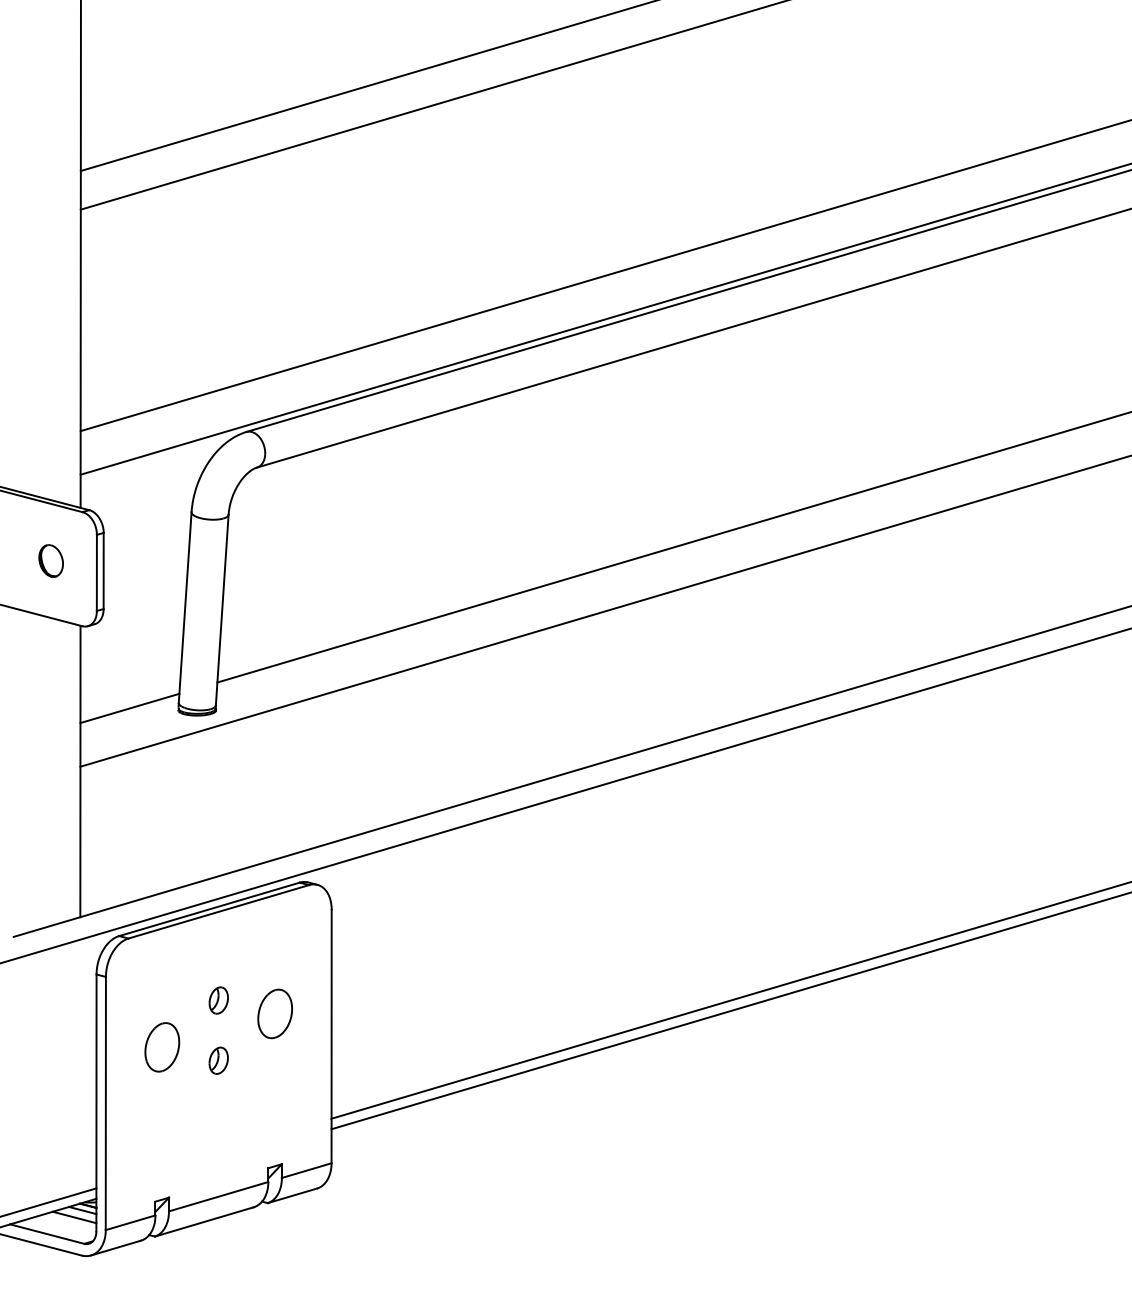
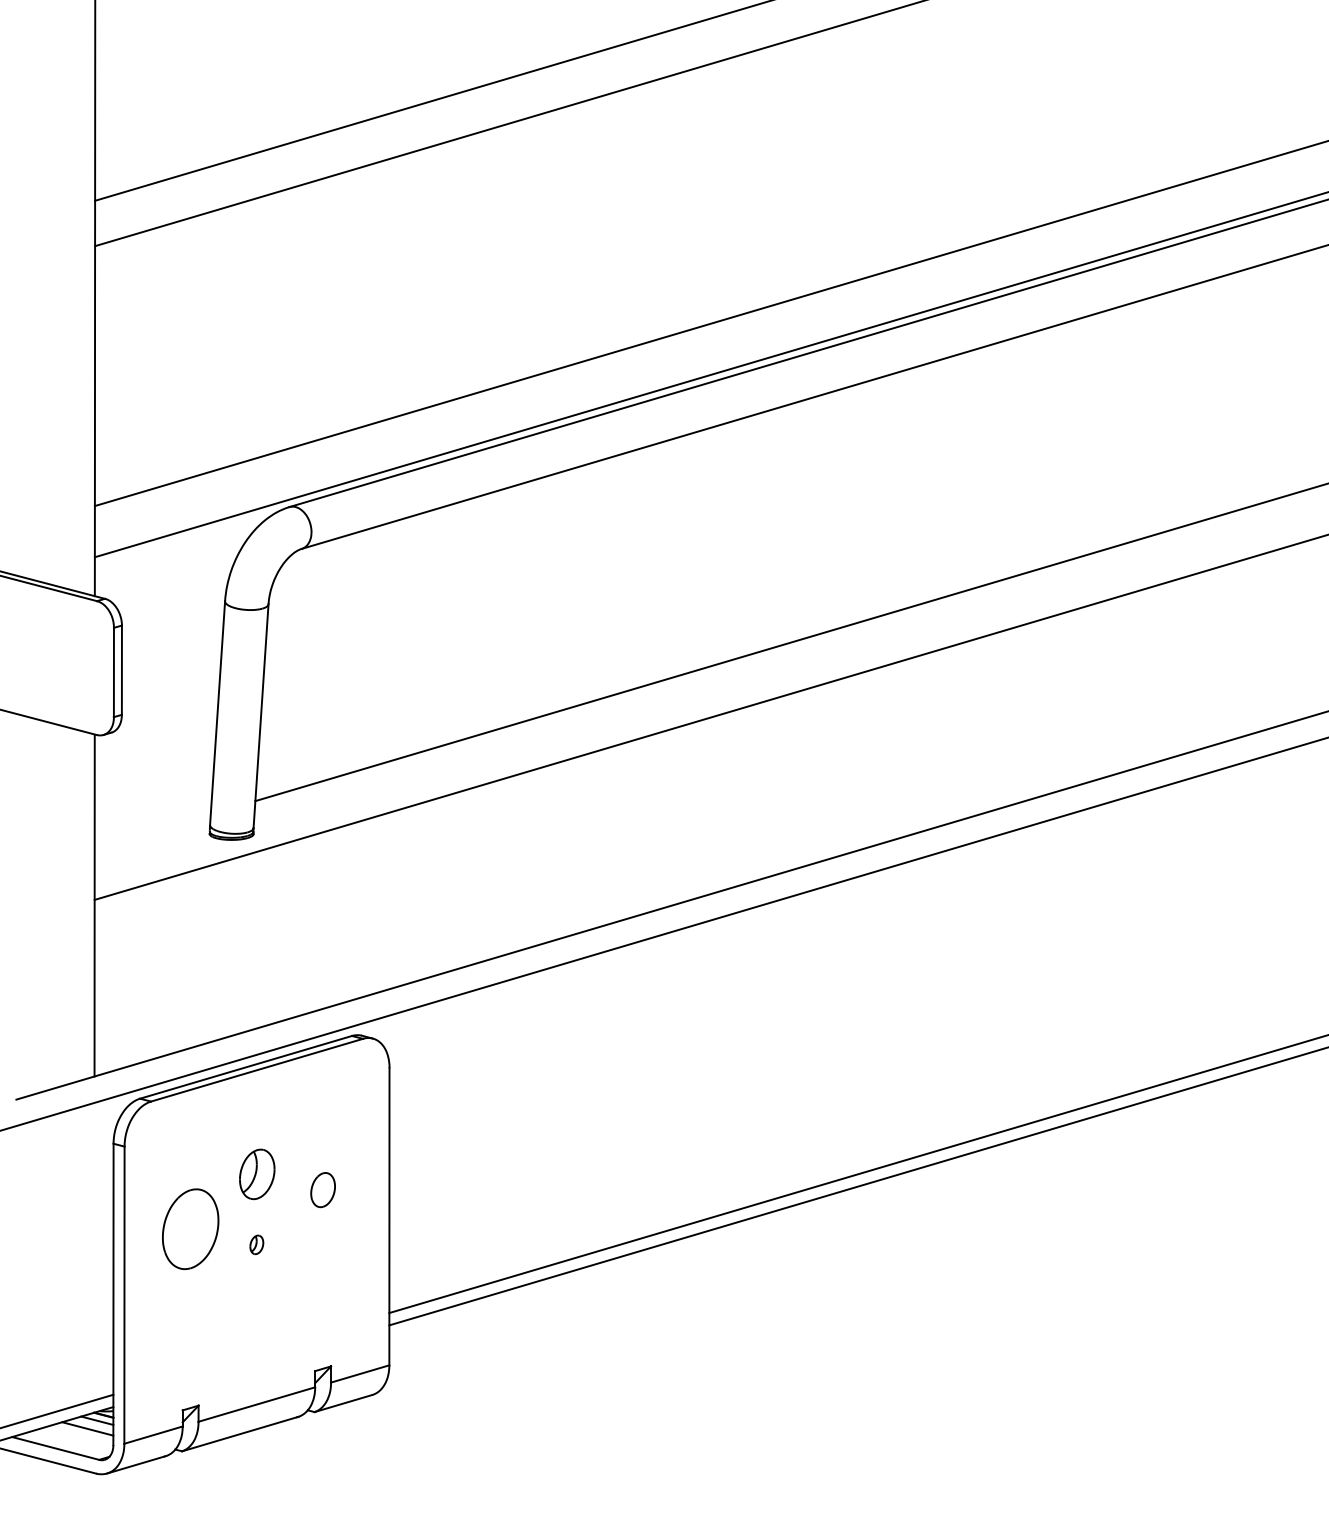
part: (50, 560) -> (59, 657), removed
line: (129, 708) -> (152, 831), removed
part: (218, 1000) -> (256, 1174), size x1.6
part: (274, 1013) -> (322, 1189), size x0.6
part: (162, 1047) -> (190, 1229), size x1.4
part: (218, 1060) -> (256, 1244), size x0.6

